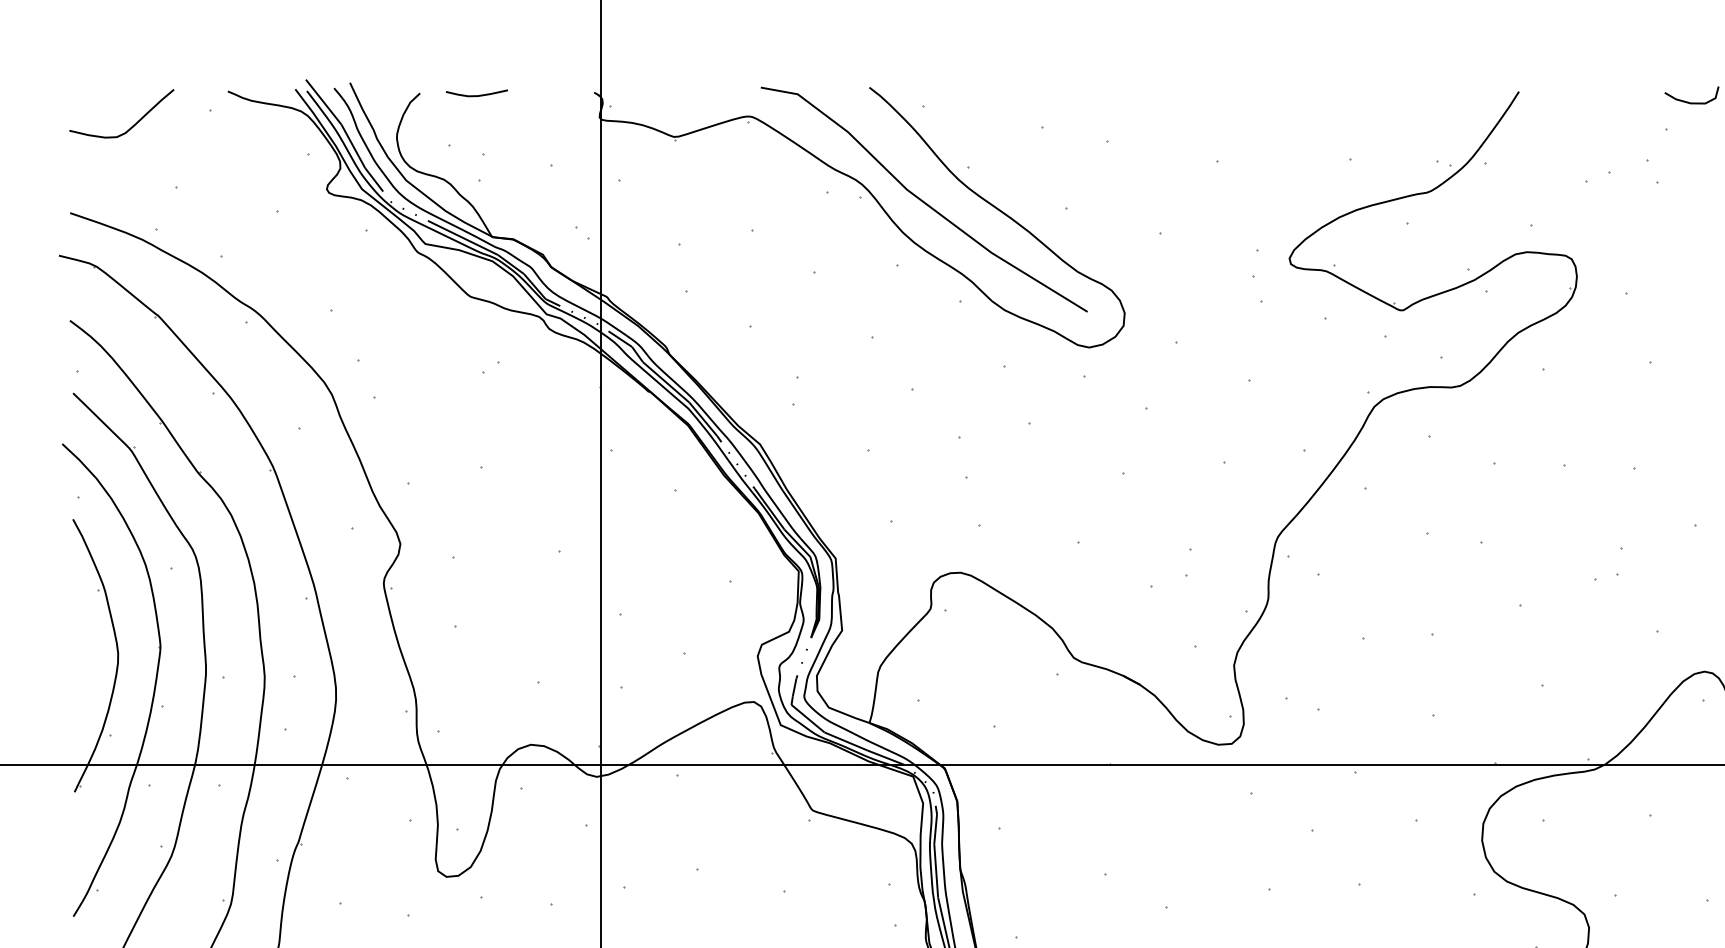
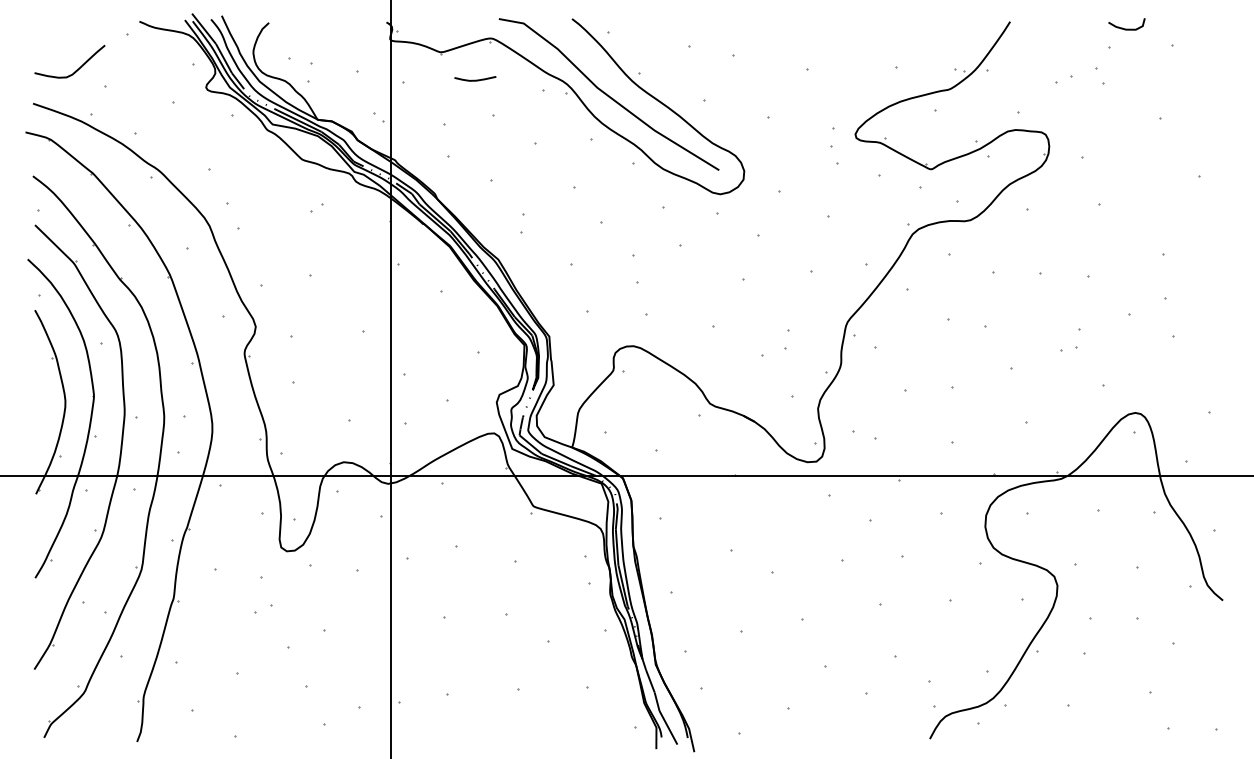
curve: (477, 94) -> (475, 79), moved
curve: (131, 125) -> (76, 69), moved

